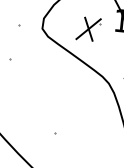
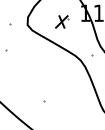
part: (88, 28) -> (61, 21), size x0.7

